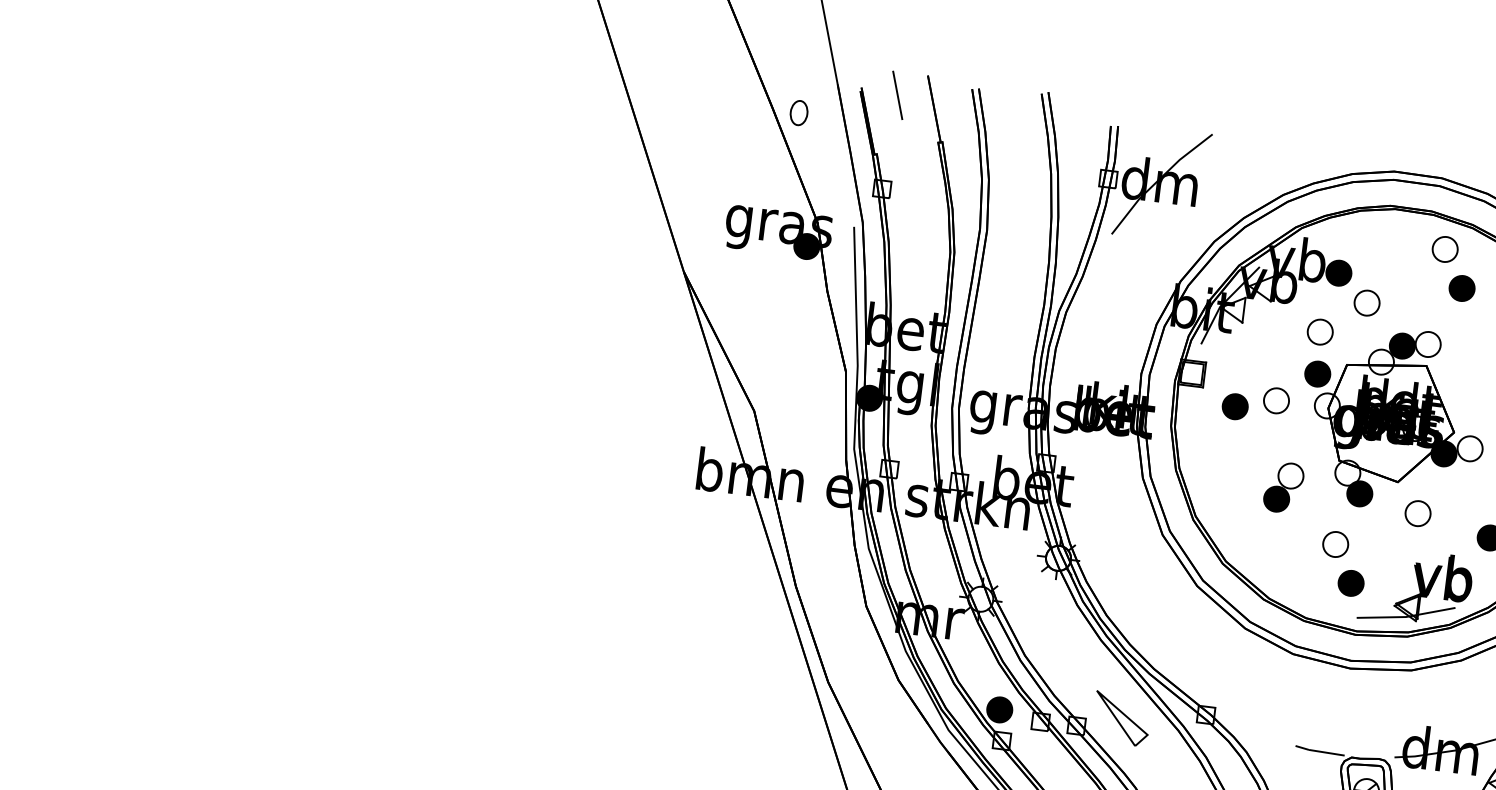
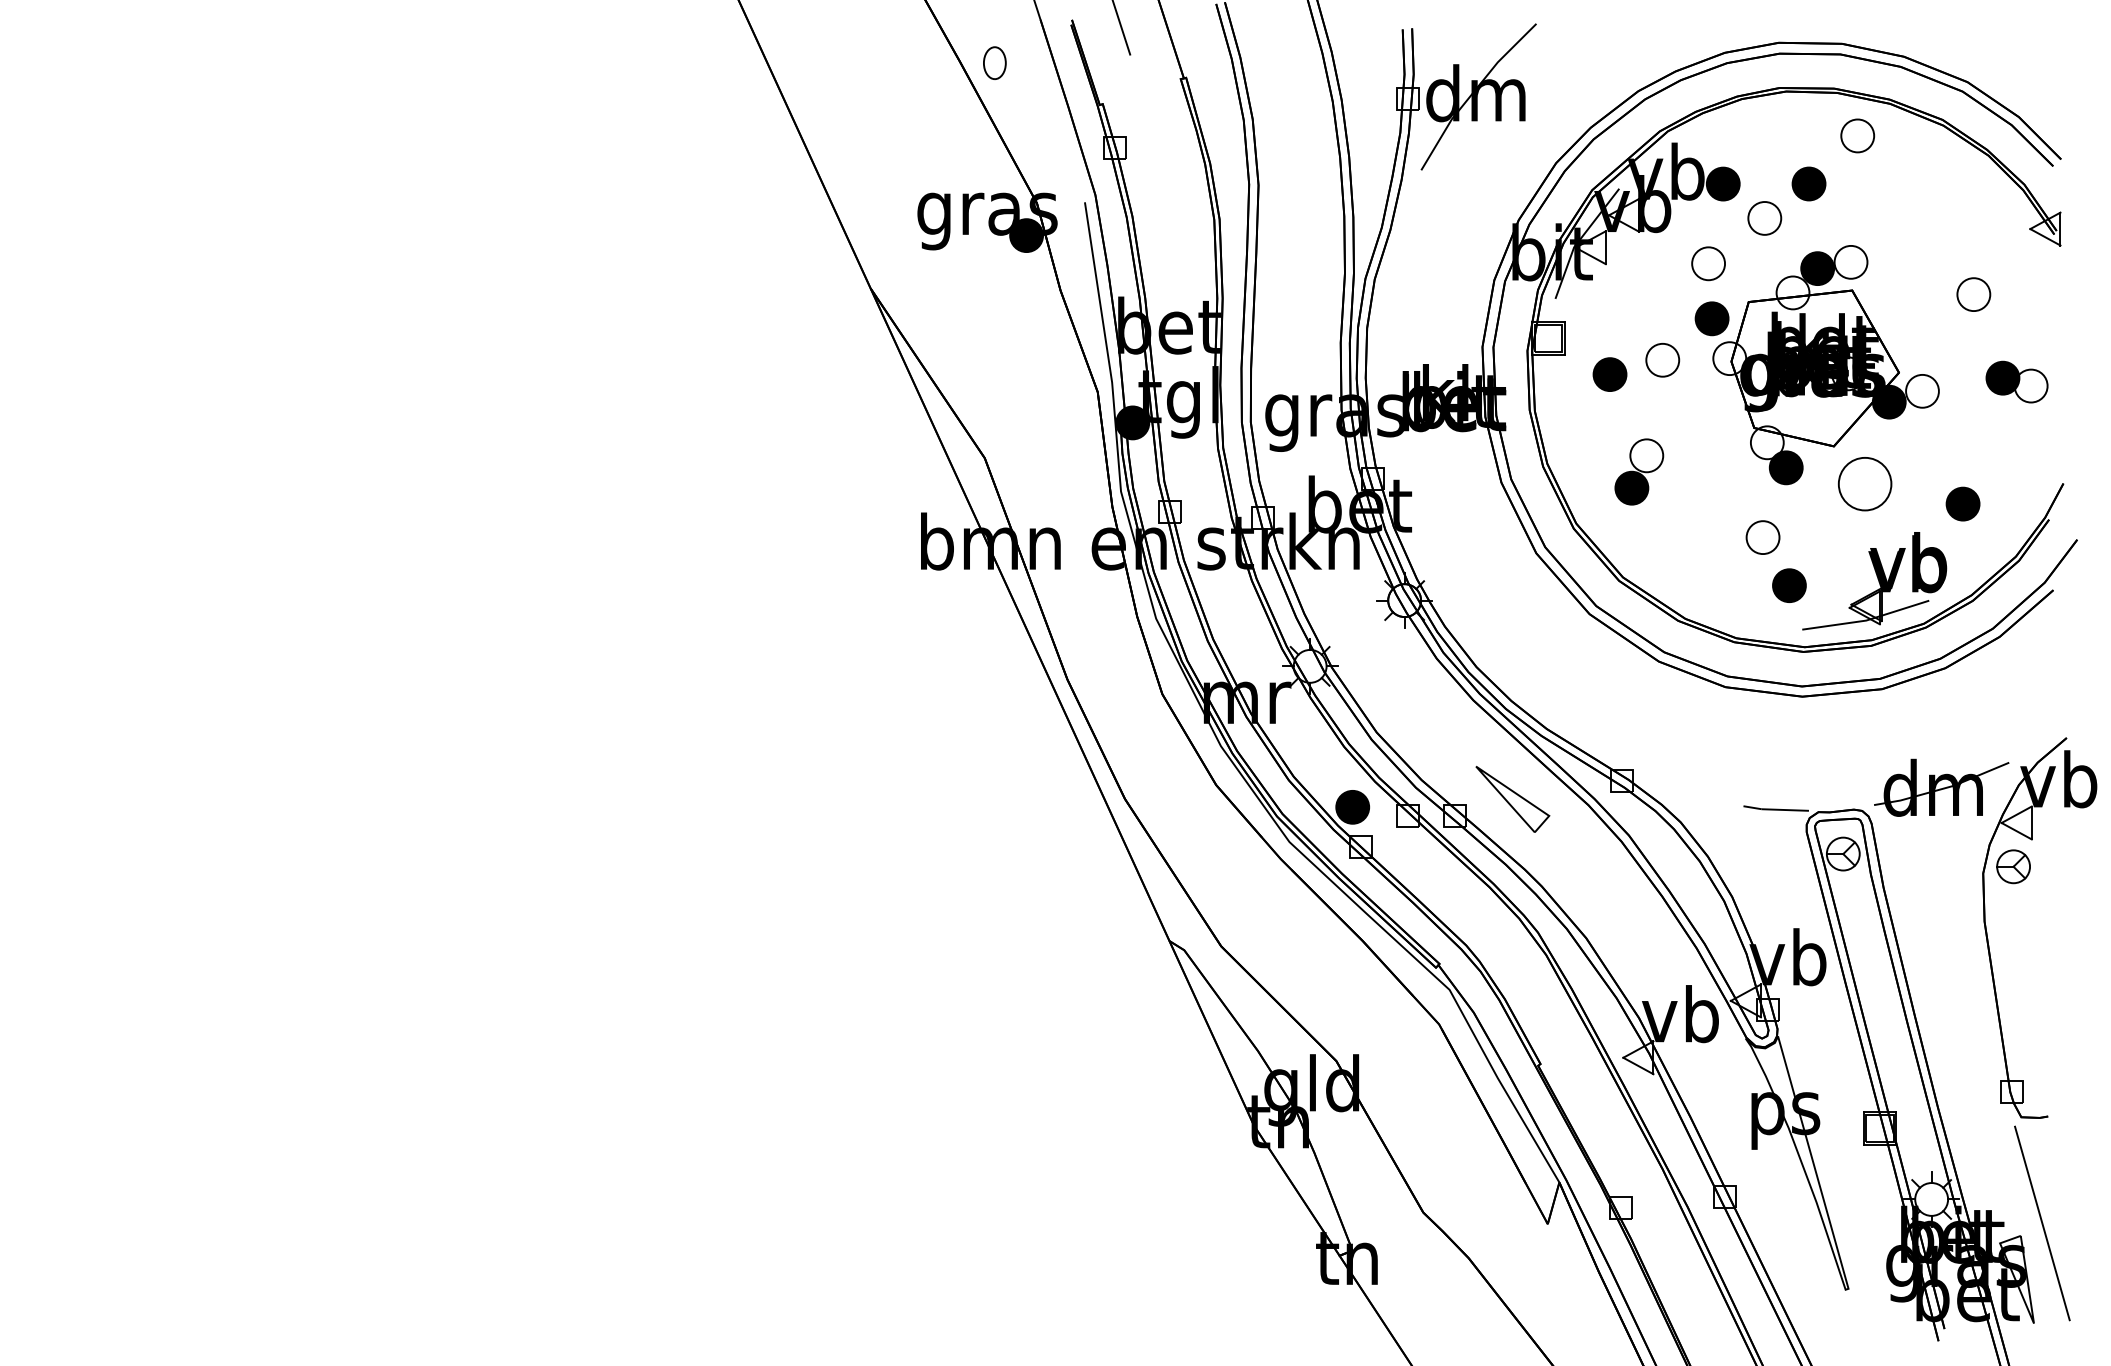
part: (1461, 288) -> (1808, 183), moved
part: (1283, 487) -> (1639, 471), moved
part: (1418, 513) -> (1865, 483), size x1.6

